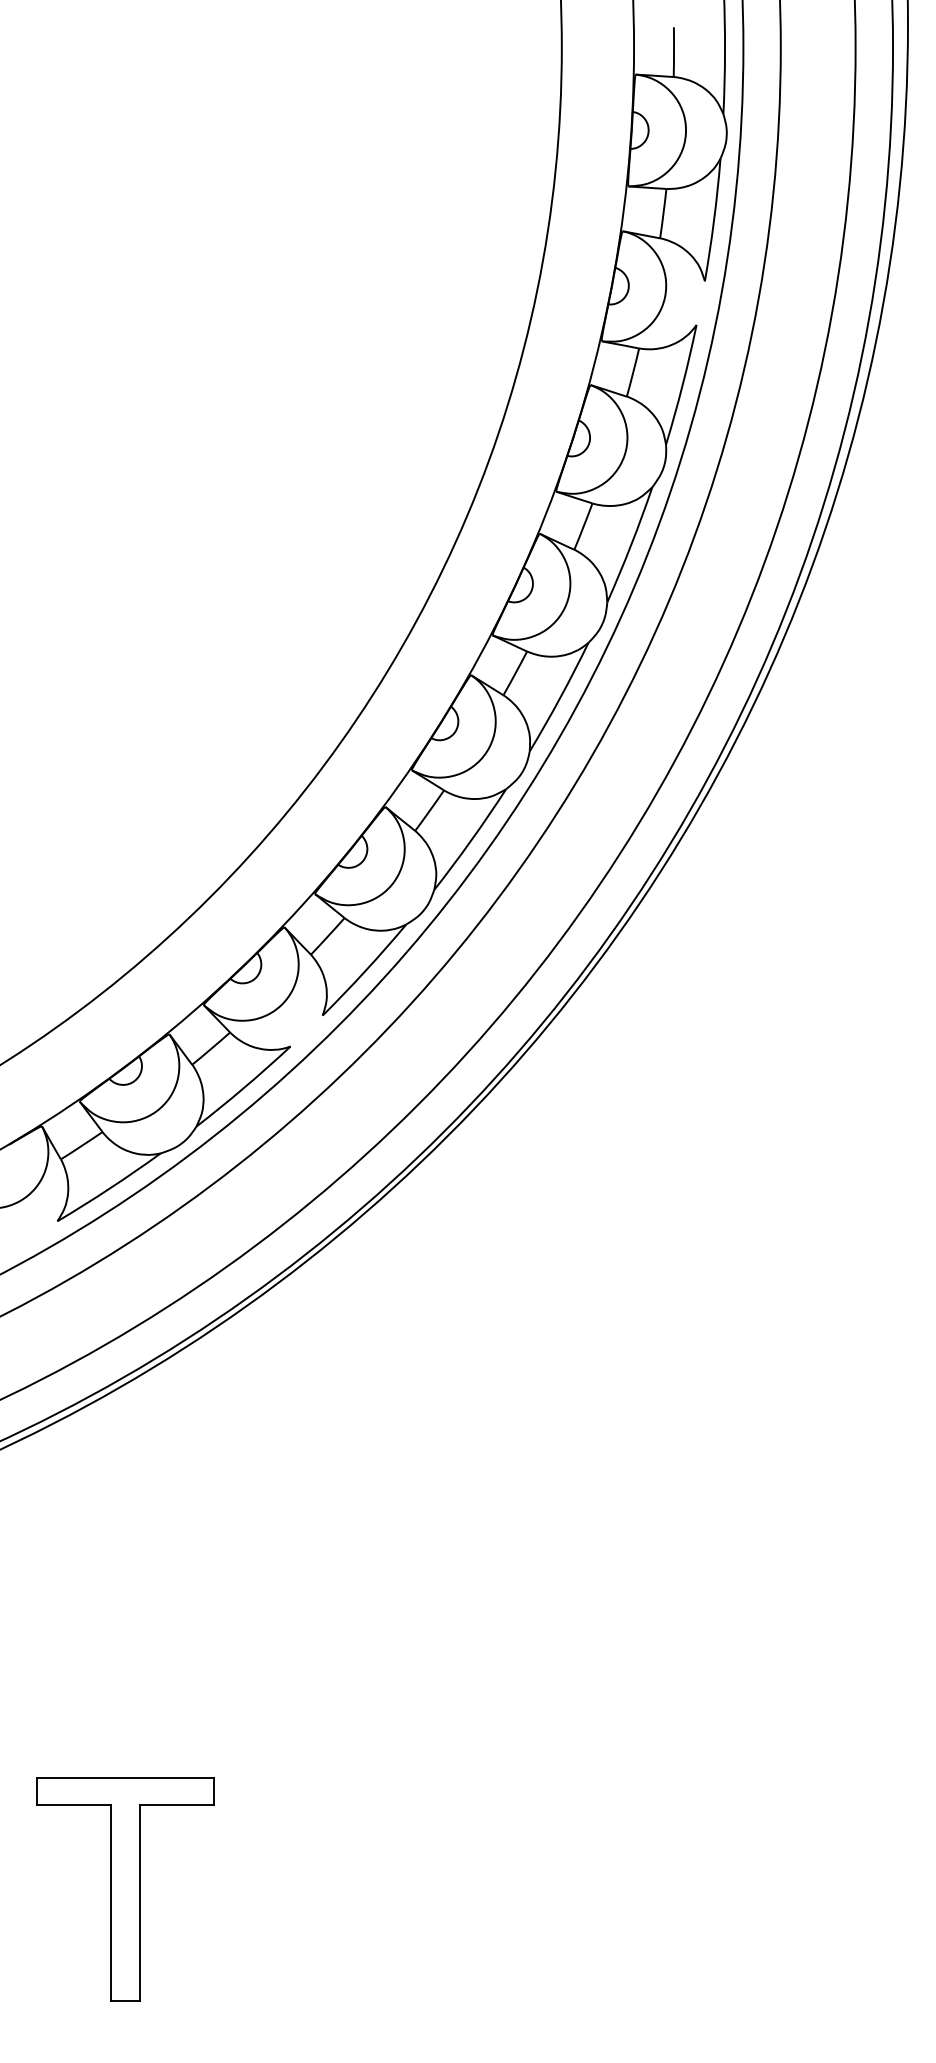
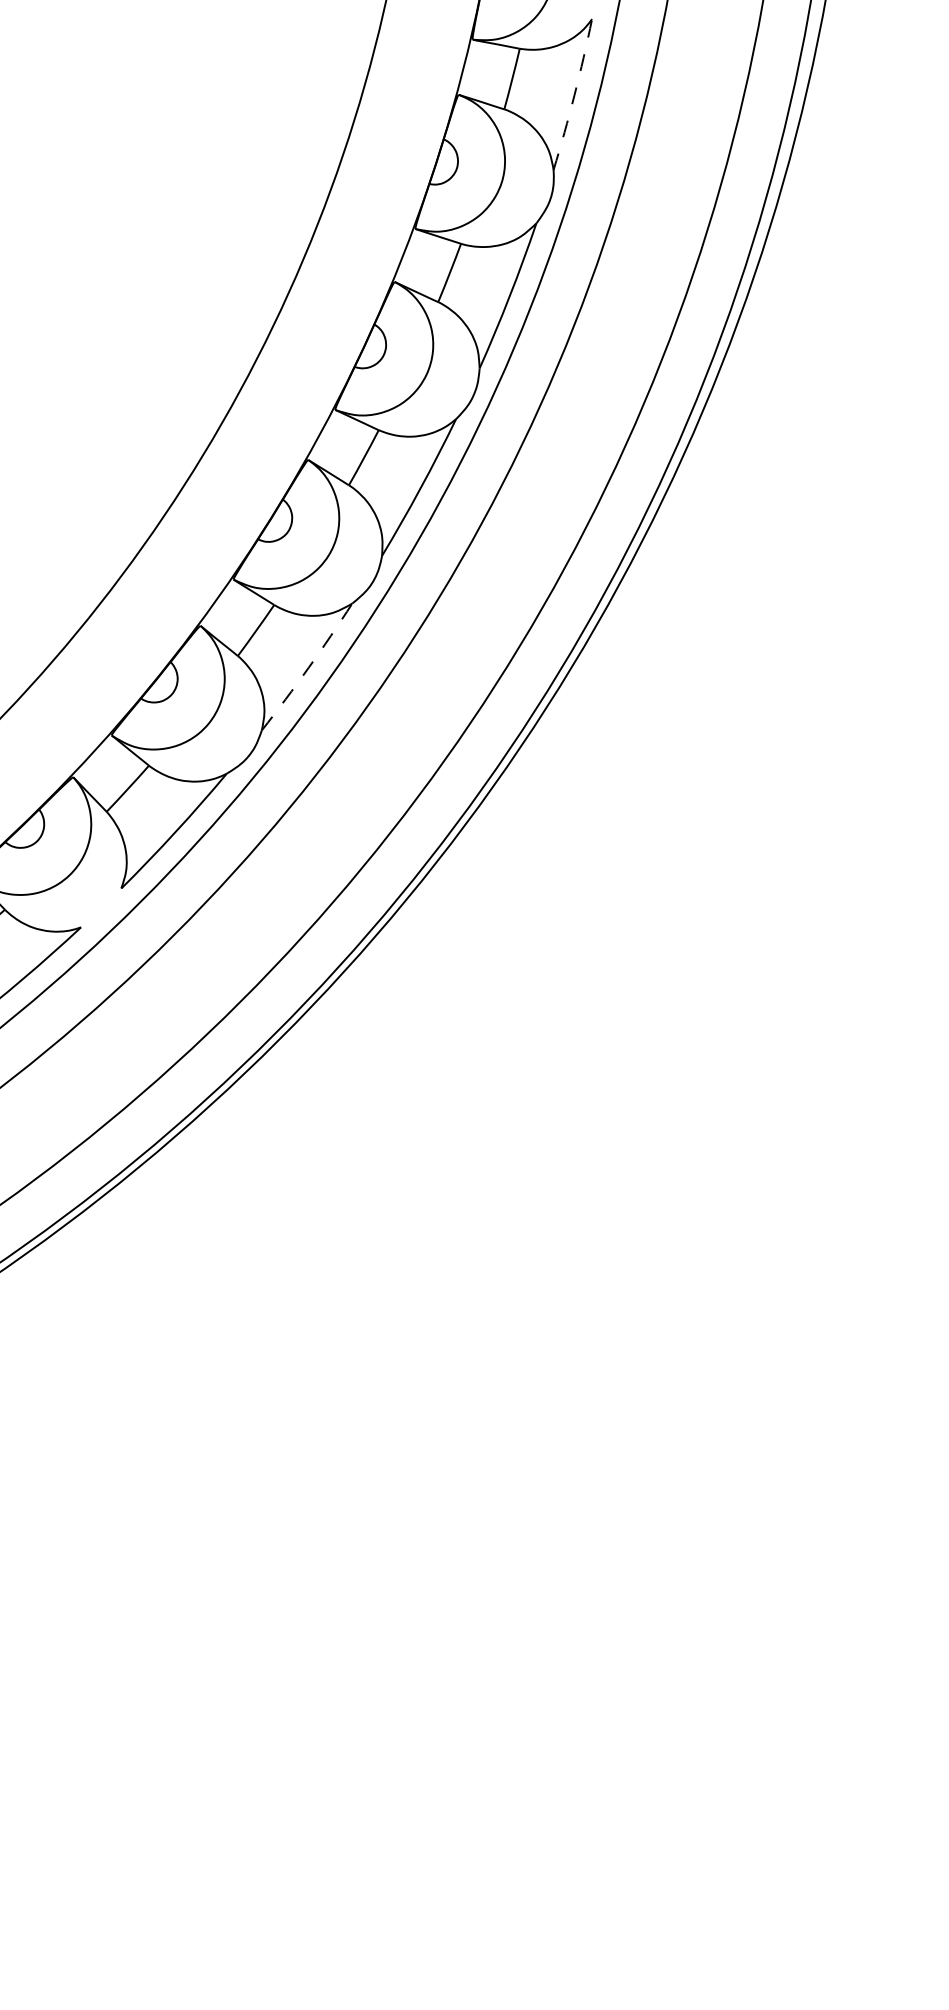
arc: (682, 385) -> (574, 95), solid -> dashed
arc: (471, 840) -> (308, 668), solid -> dashed

